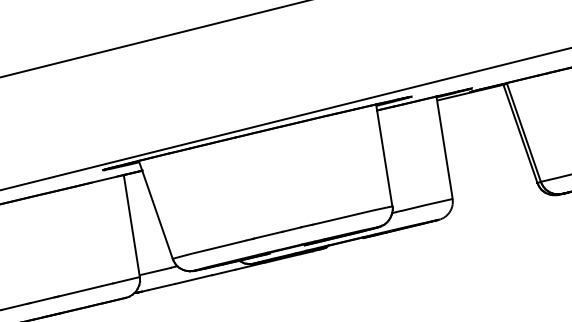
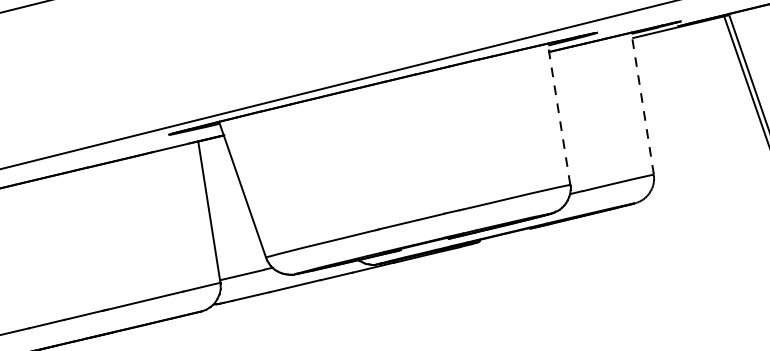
line: (444, 147) -> (642, 103), solid -> dashed
line: (384, 155) -> (559, 114), solid -> dashed

